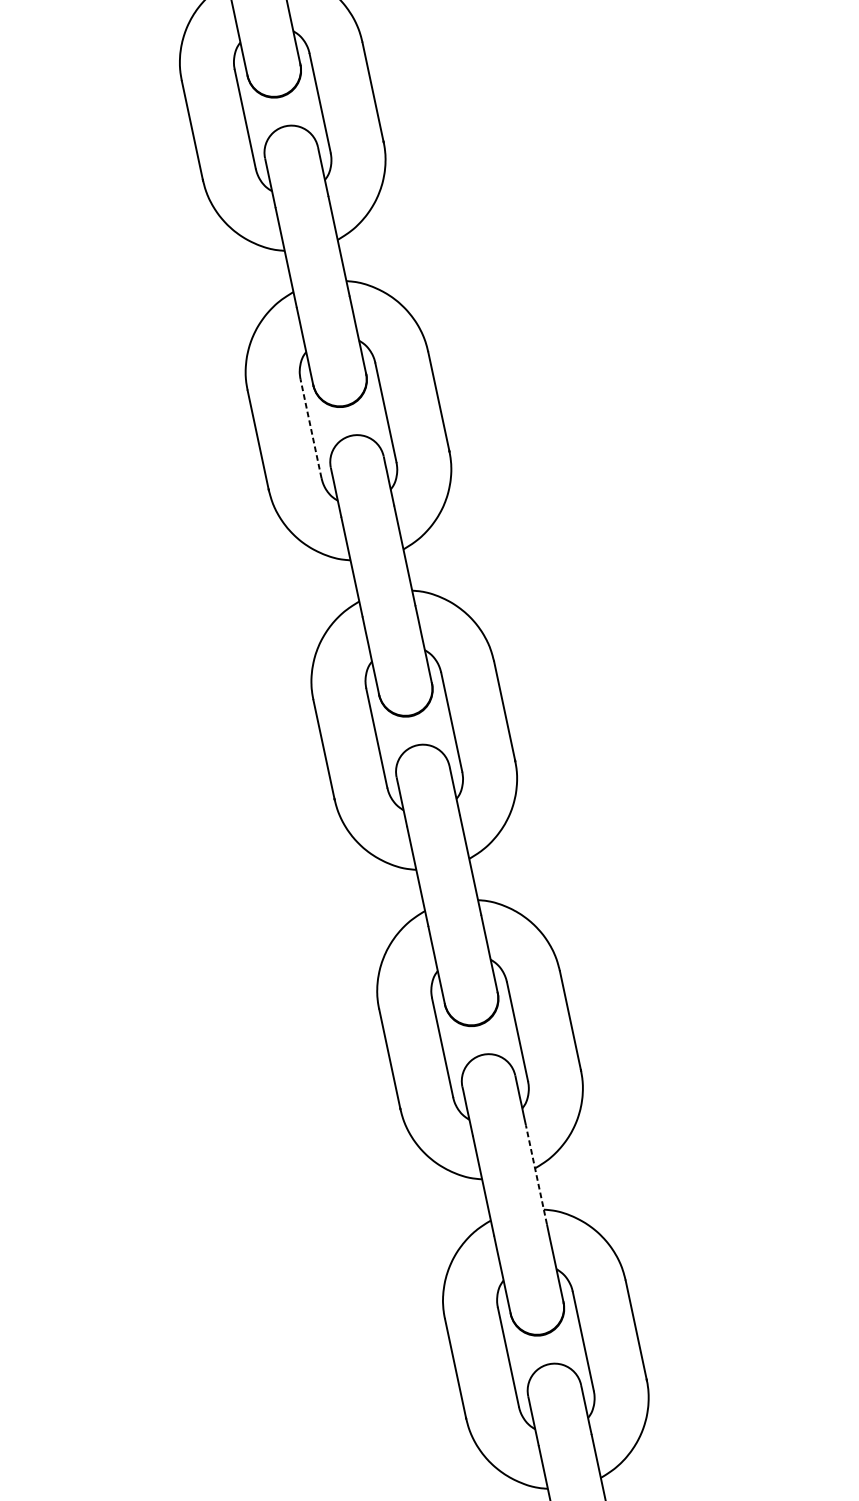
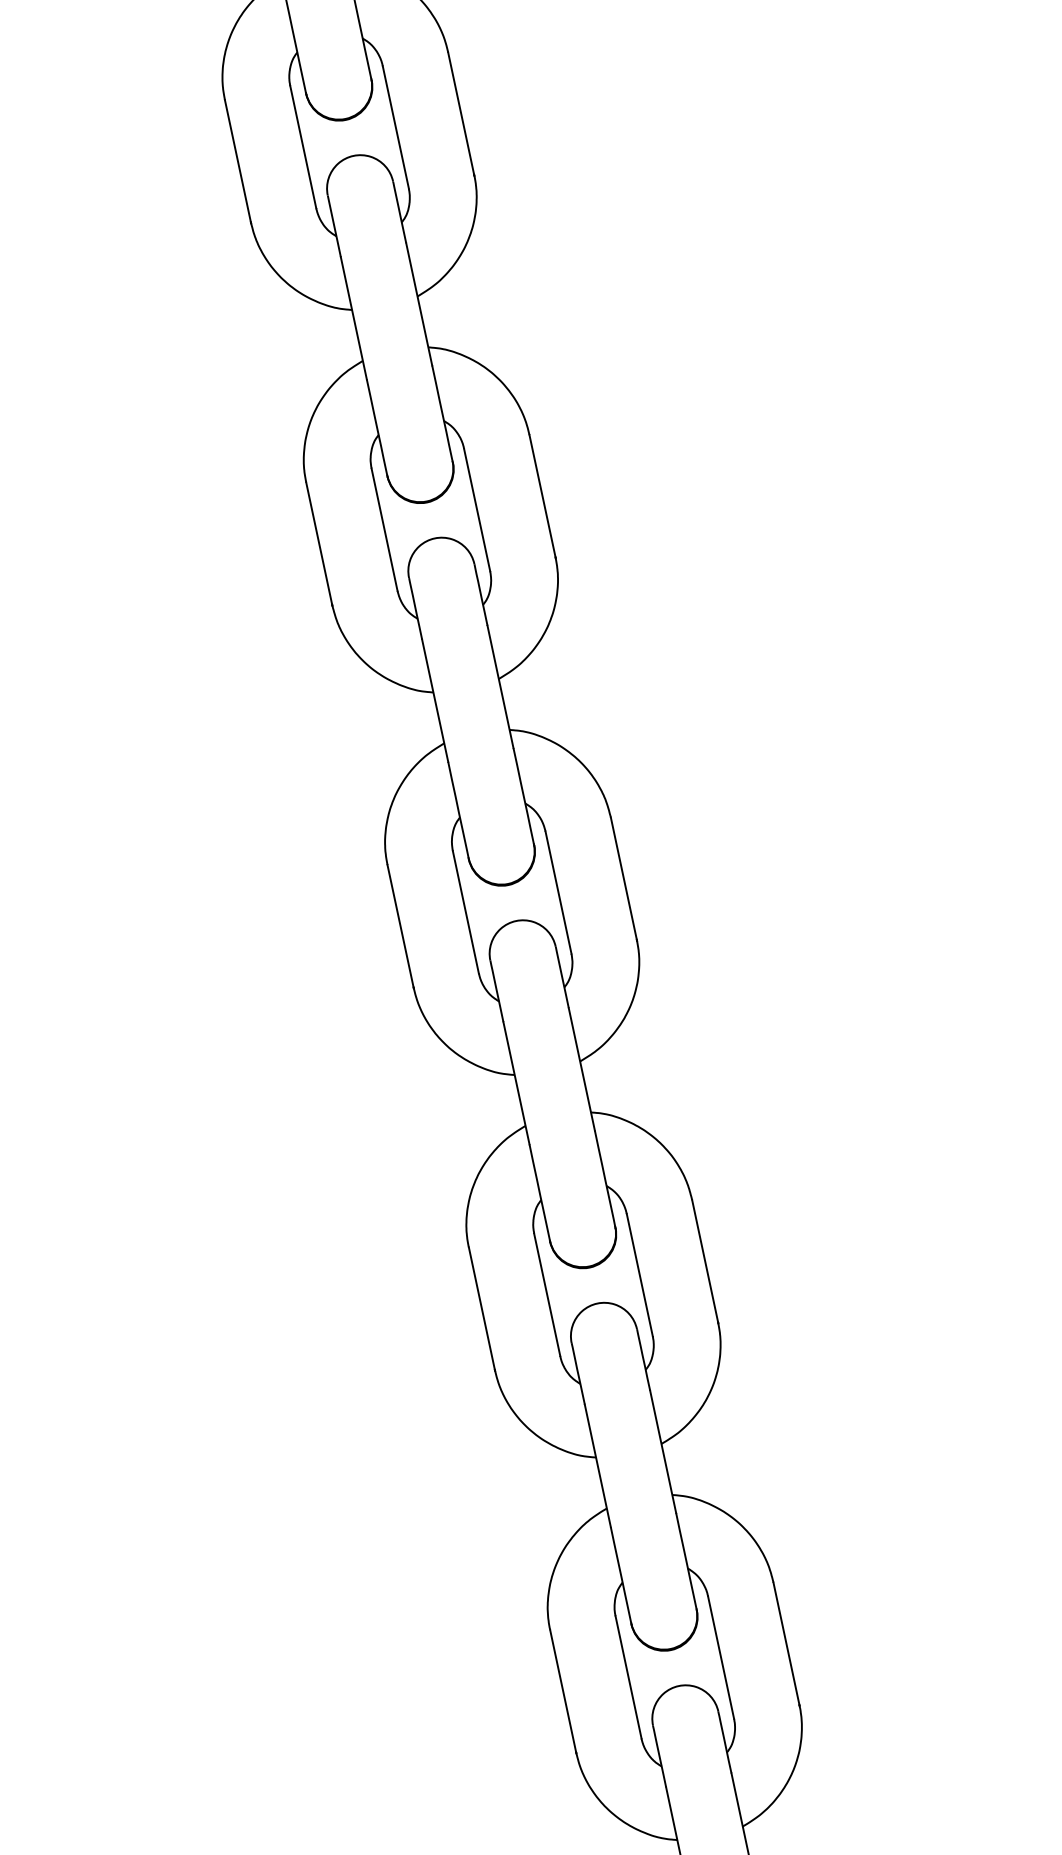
line: (310, 428) -> (384, 529), dashed -> solid
line: (536, 1174) -> (663, 1451), dashed -> solid

